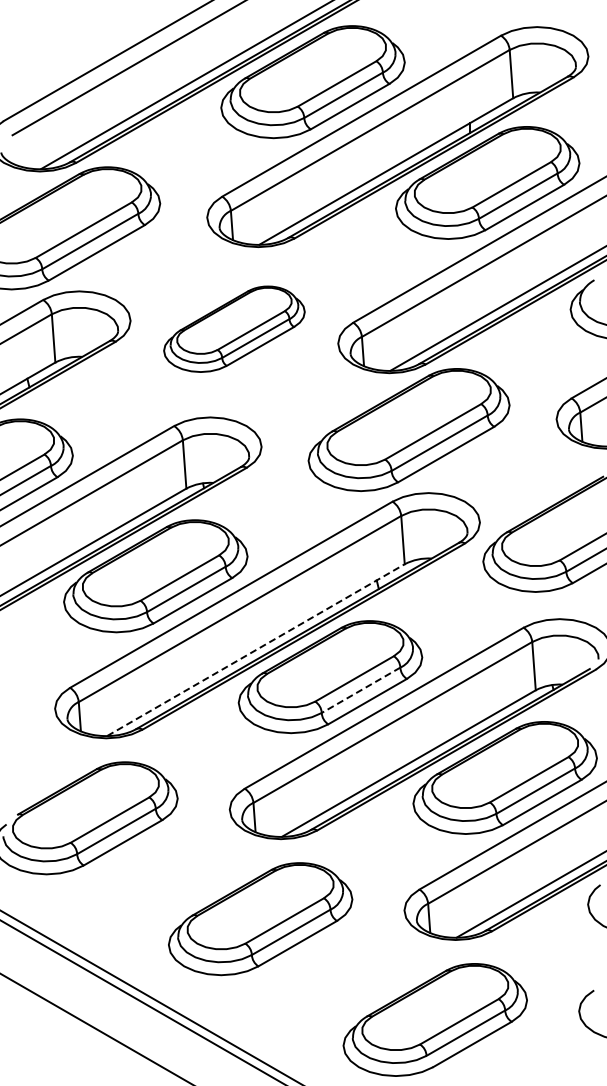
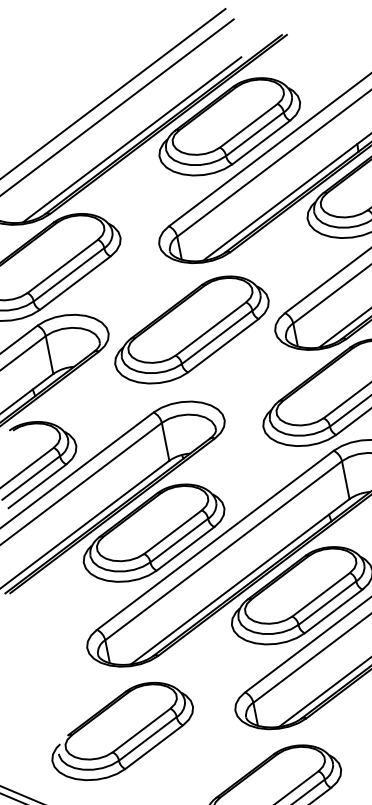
part: (234, 329) -> (191, 330), size x1.43
line: (256, 650) -> (240, 581), dashed -> solid
line: (360, 690) -> (326, 603), dashed -> solid

